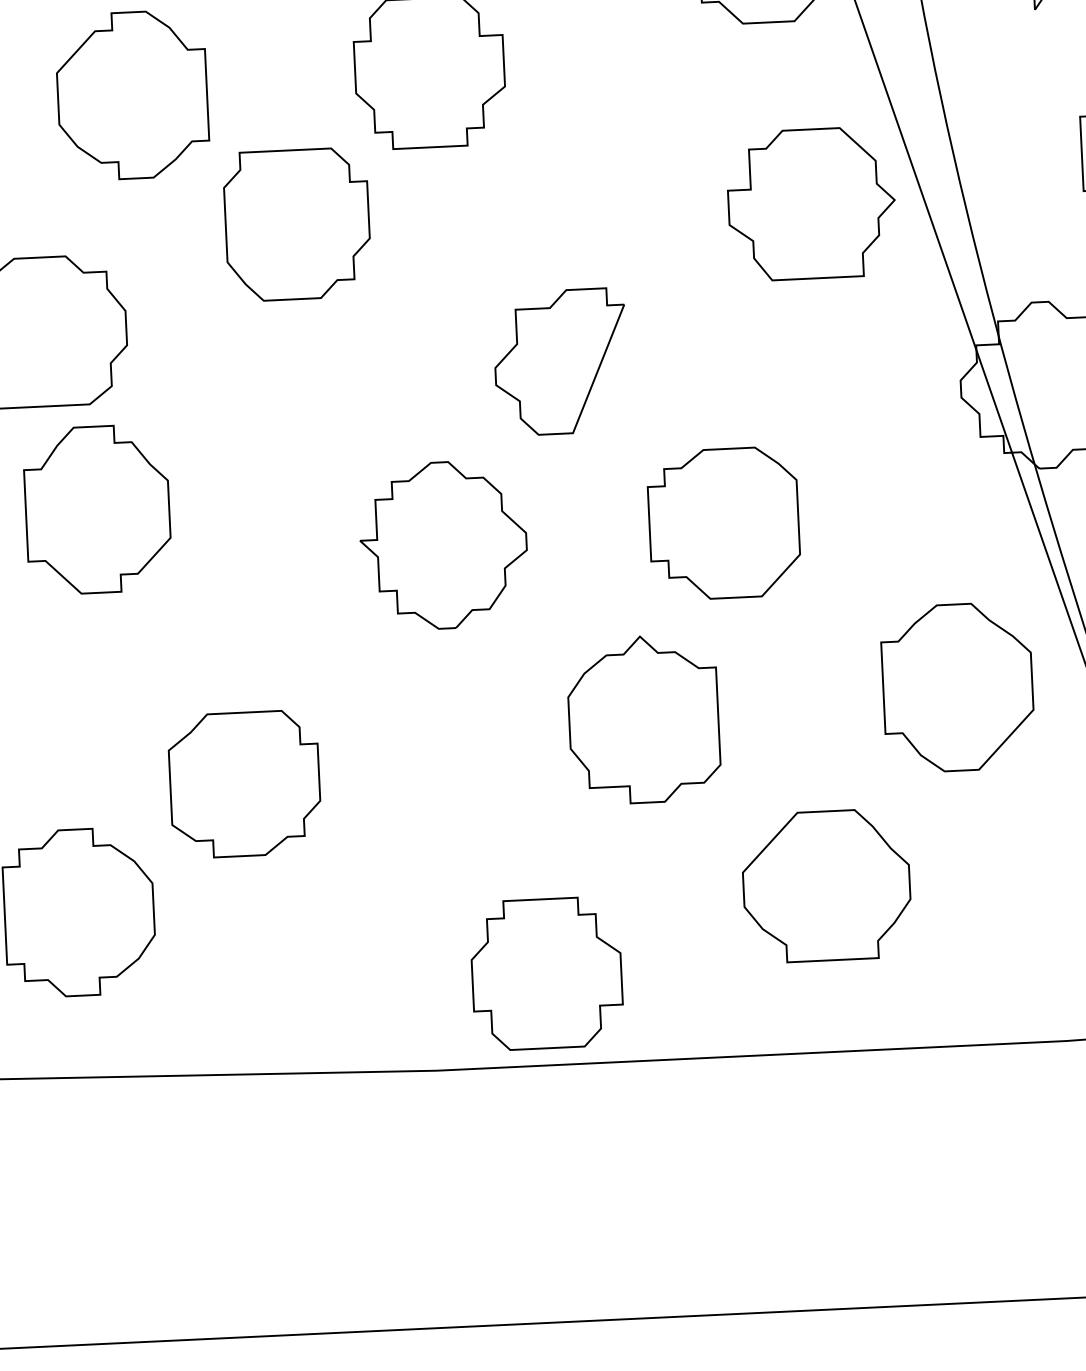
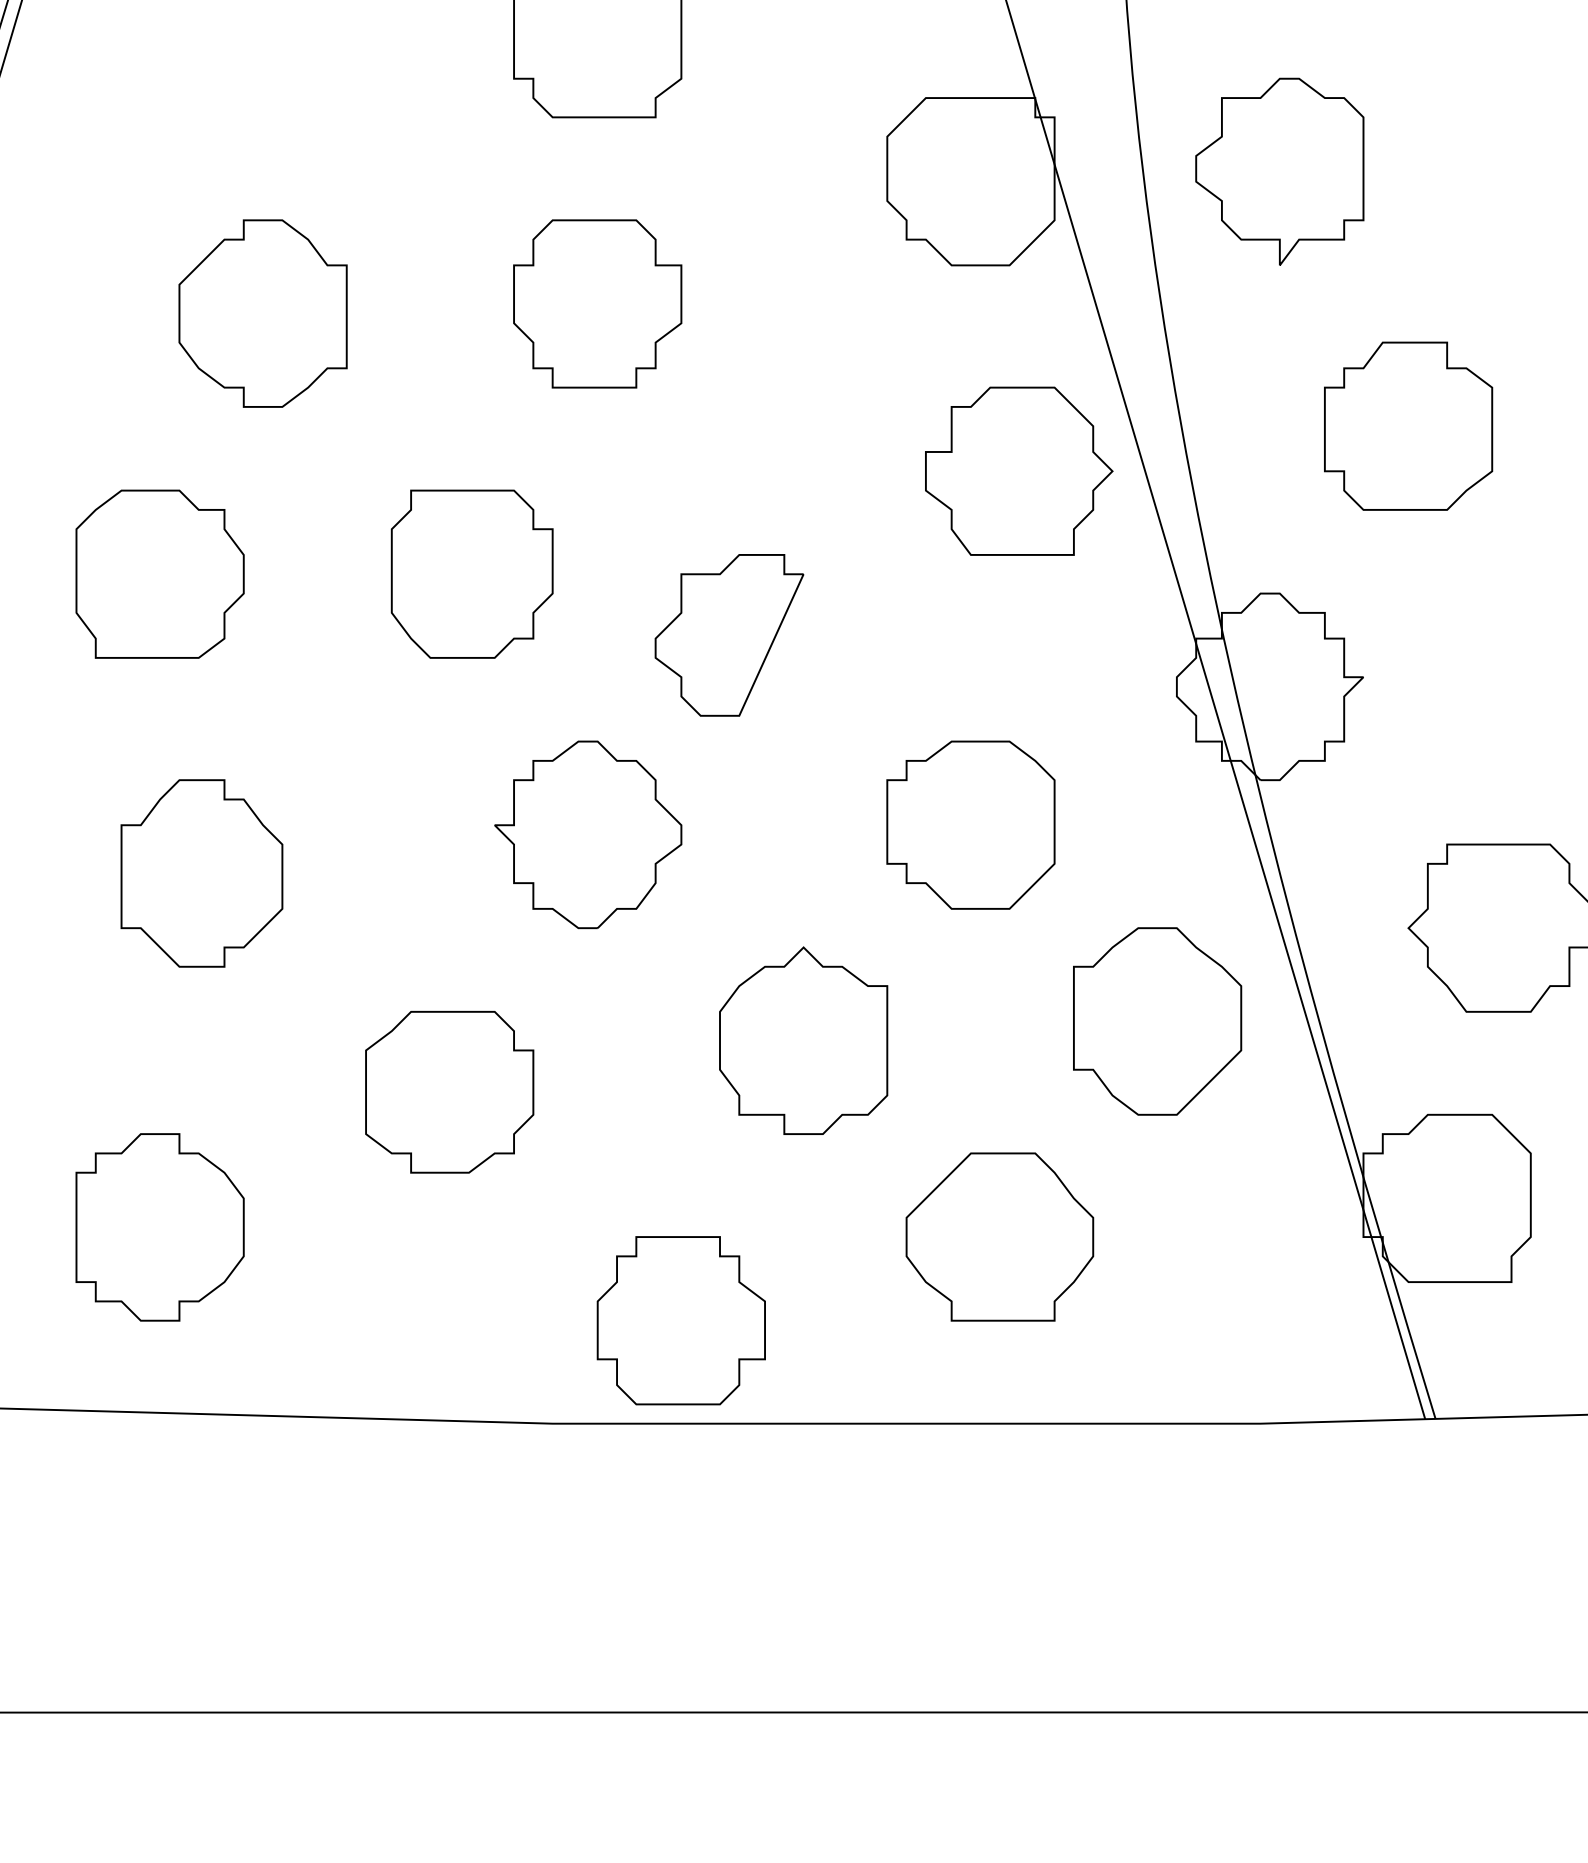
part: (296, 223) -> (471, 573), moved
part: (97, 509) -> (201, 873), moved
part: (723, 523) -> (970, 824), moved
part: (244, 784) -> (449, 1092), moved

